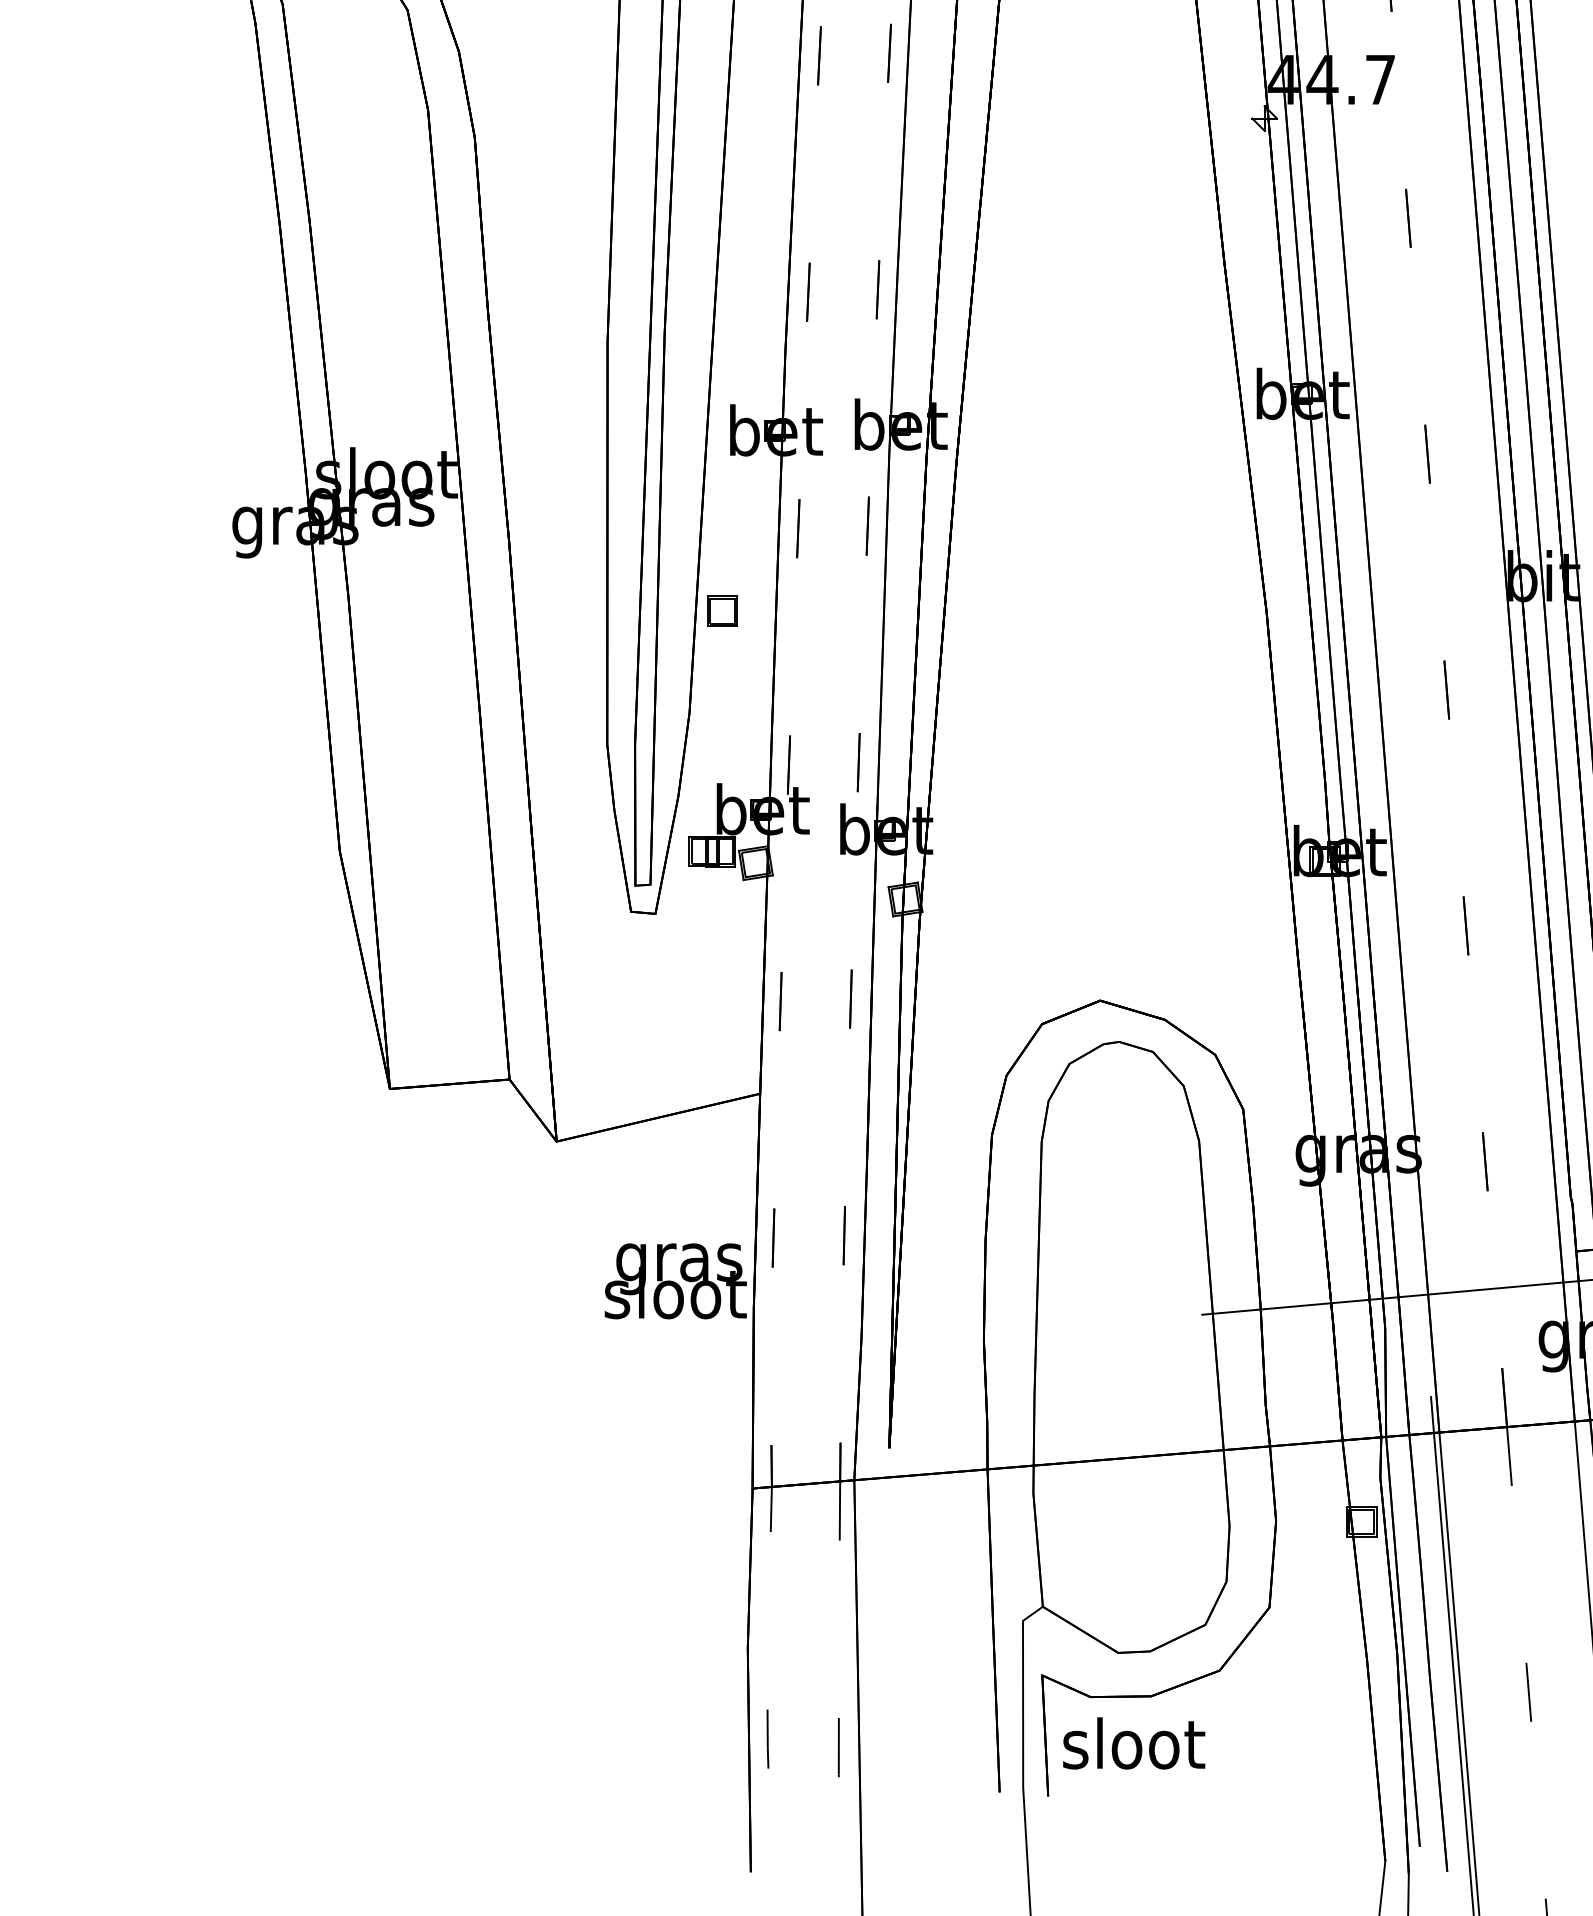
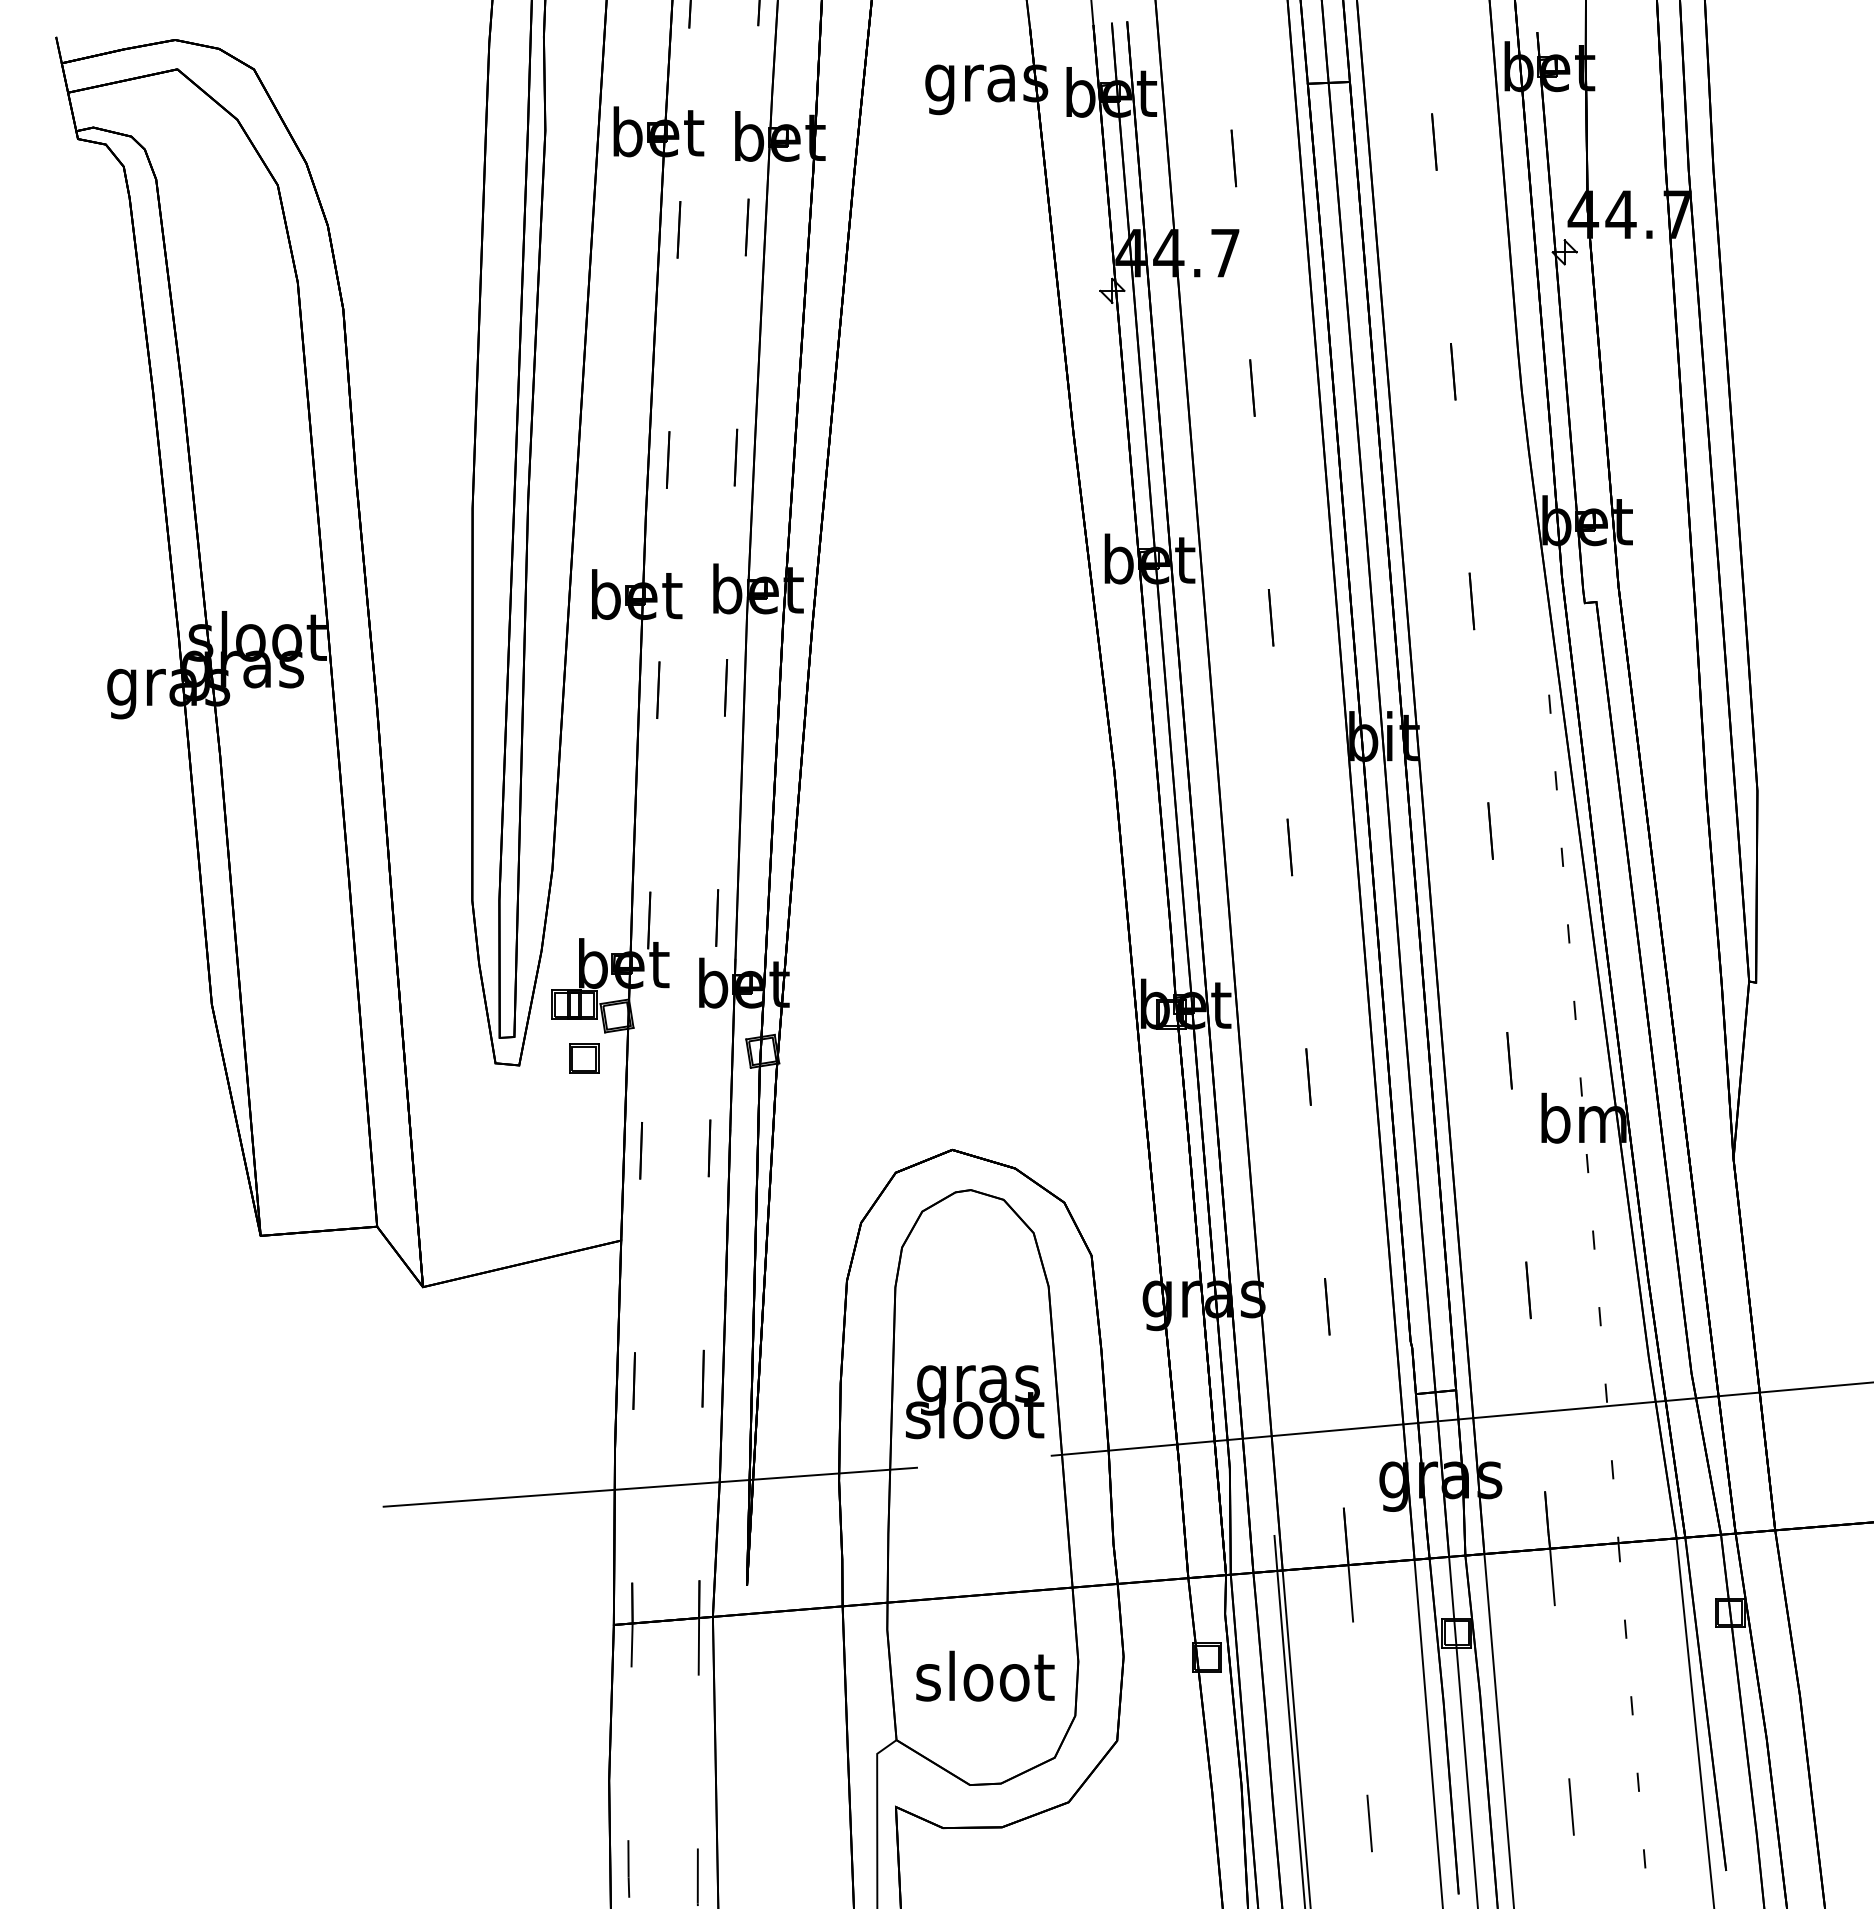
part: (722, 611) -> (584, 1058), moved
text: (676, 1281) -> (975, 1402), moved
line: (790, 1346) -> (650, 1486), added
text: (1134, 1742) -> (985, 1675), moved

